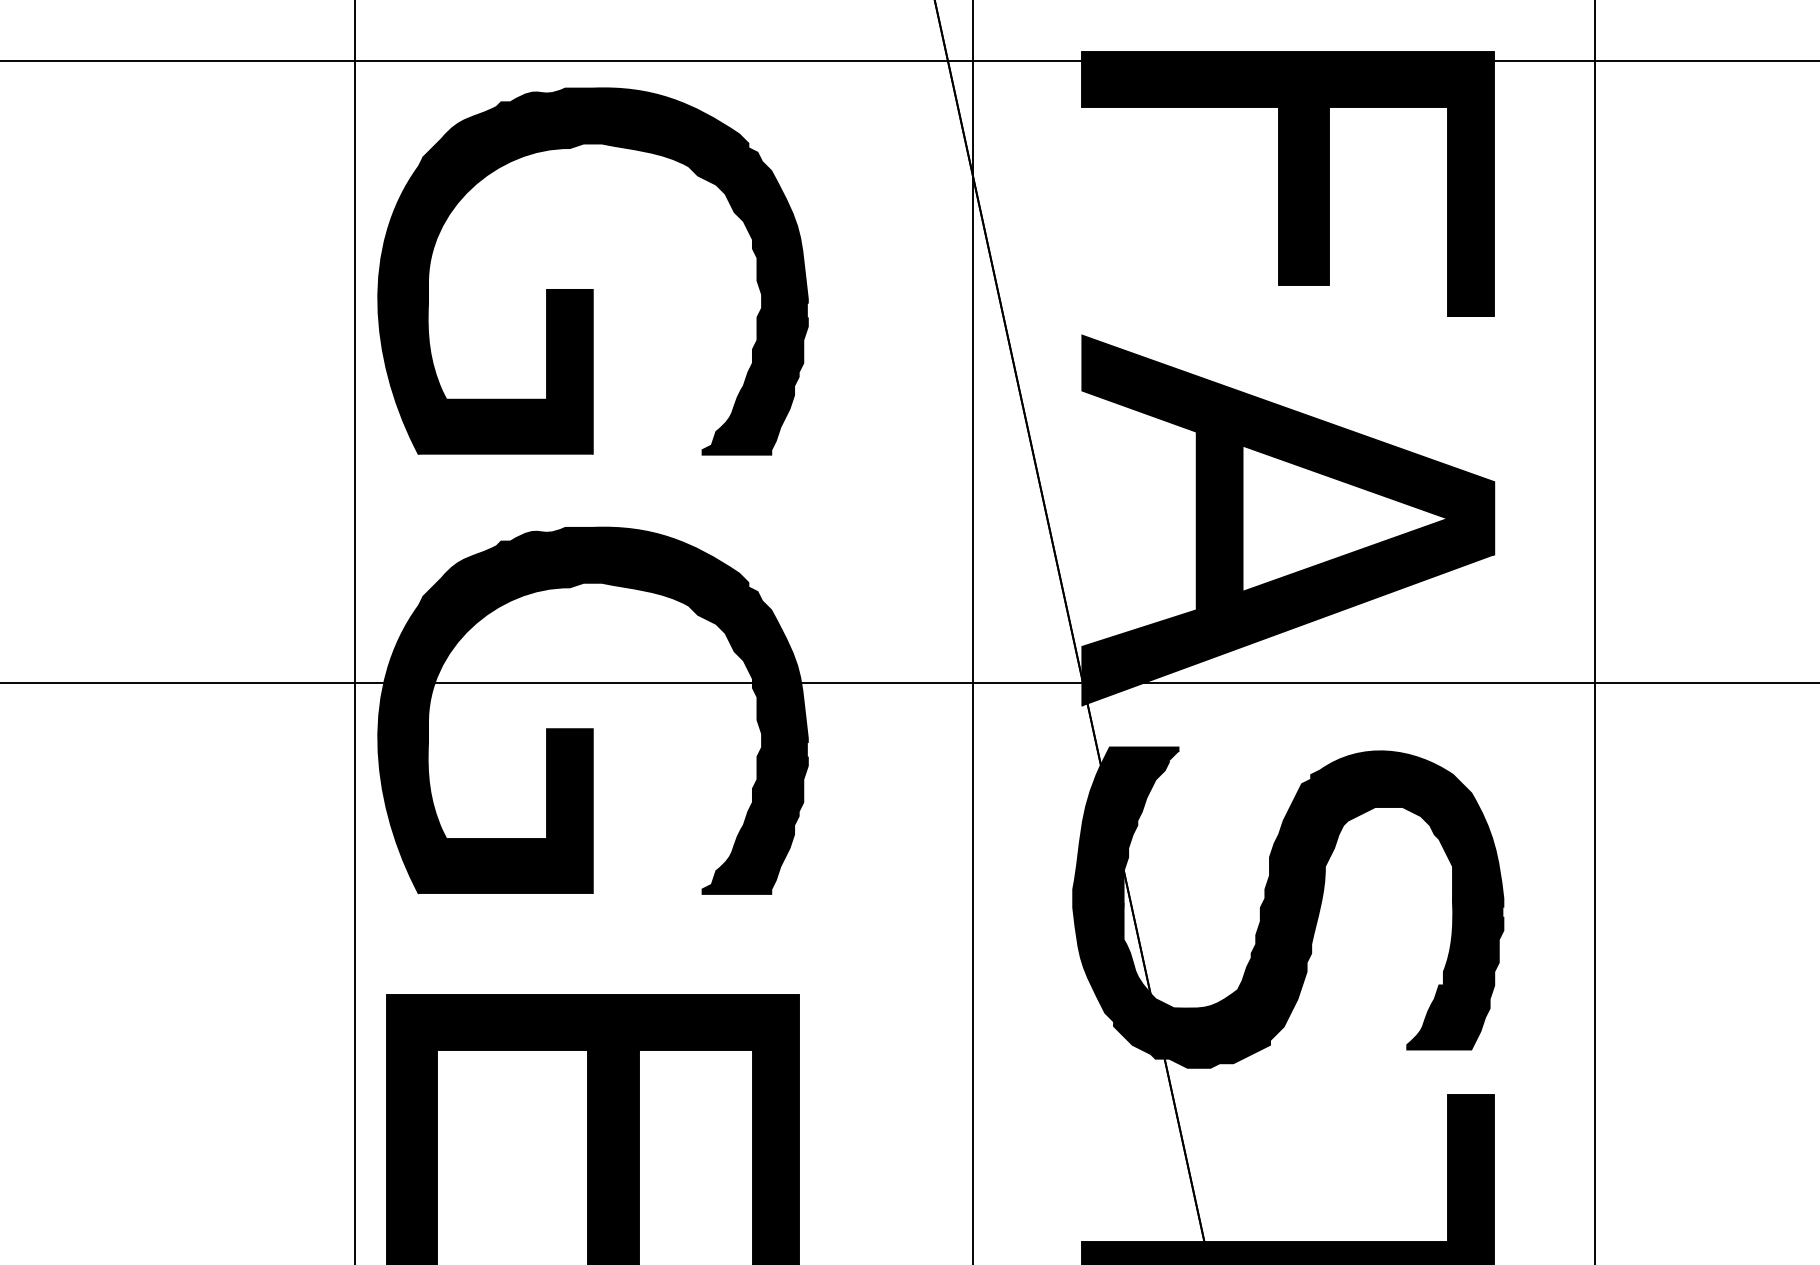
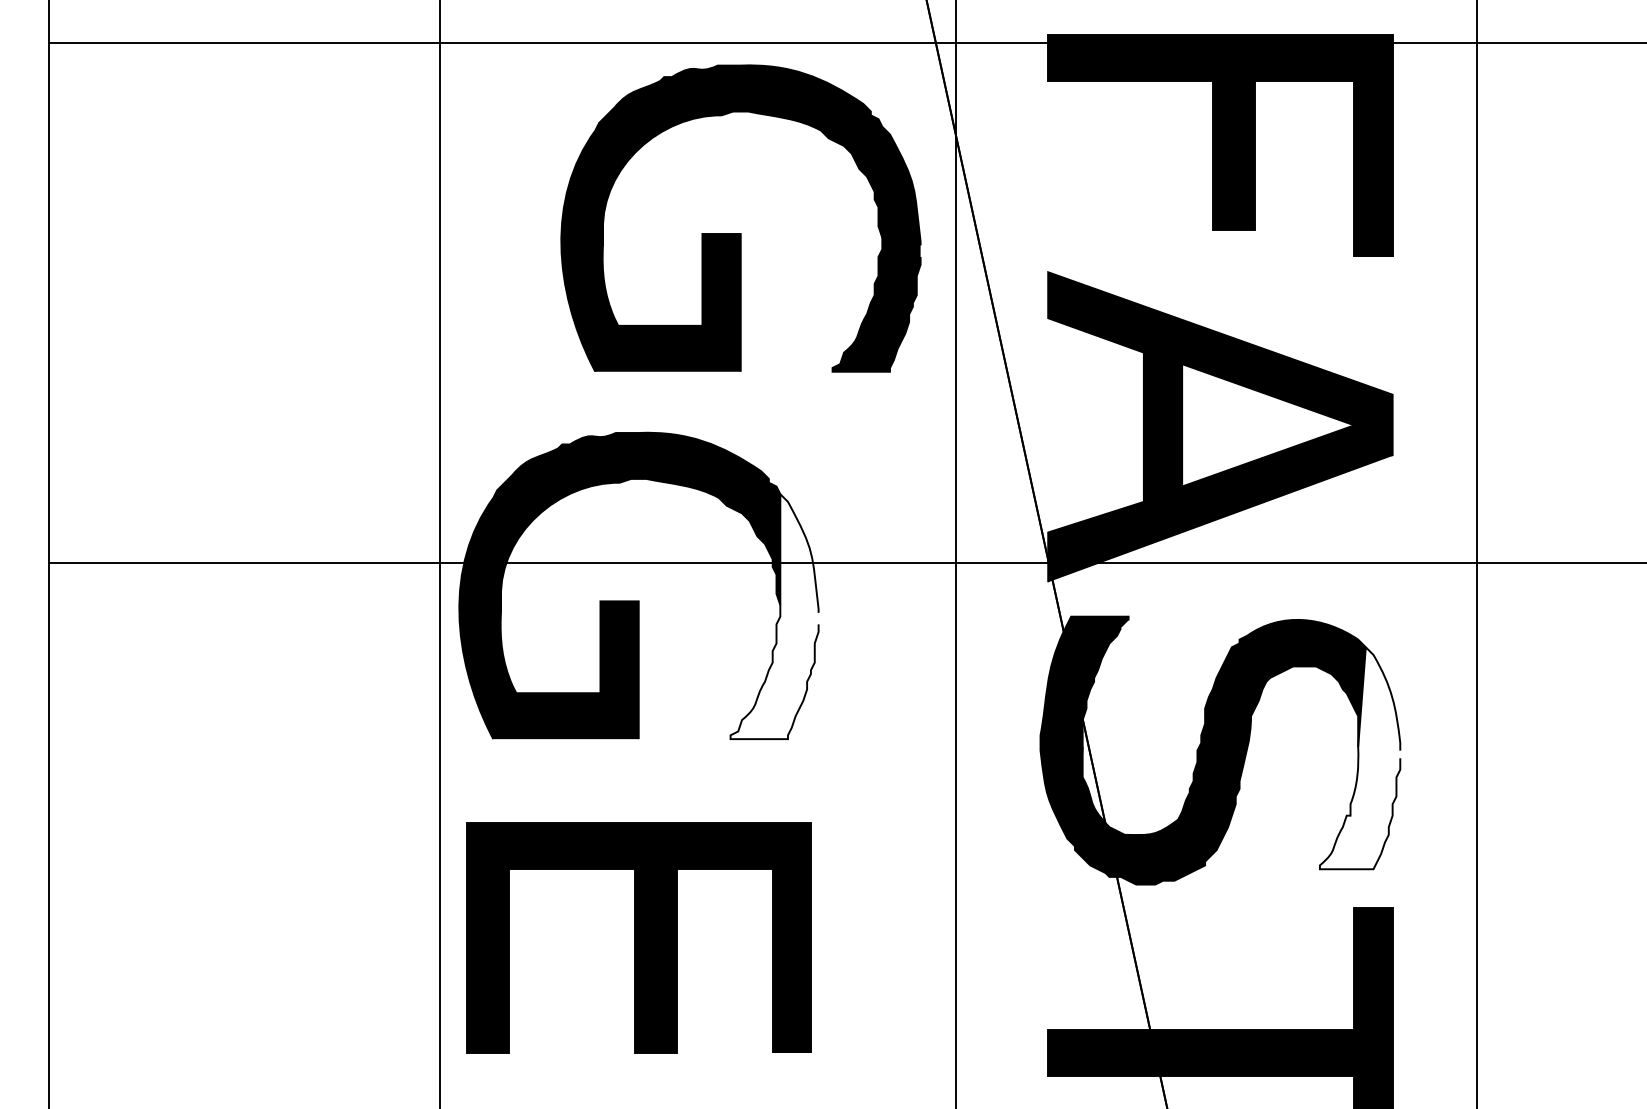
part: (592, 289) -> (740, 233), moved
fill: (755, 747) -> (774, 616), removed
fill: (1454, 917) -> (1359, 758), removed

